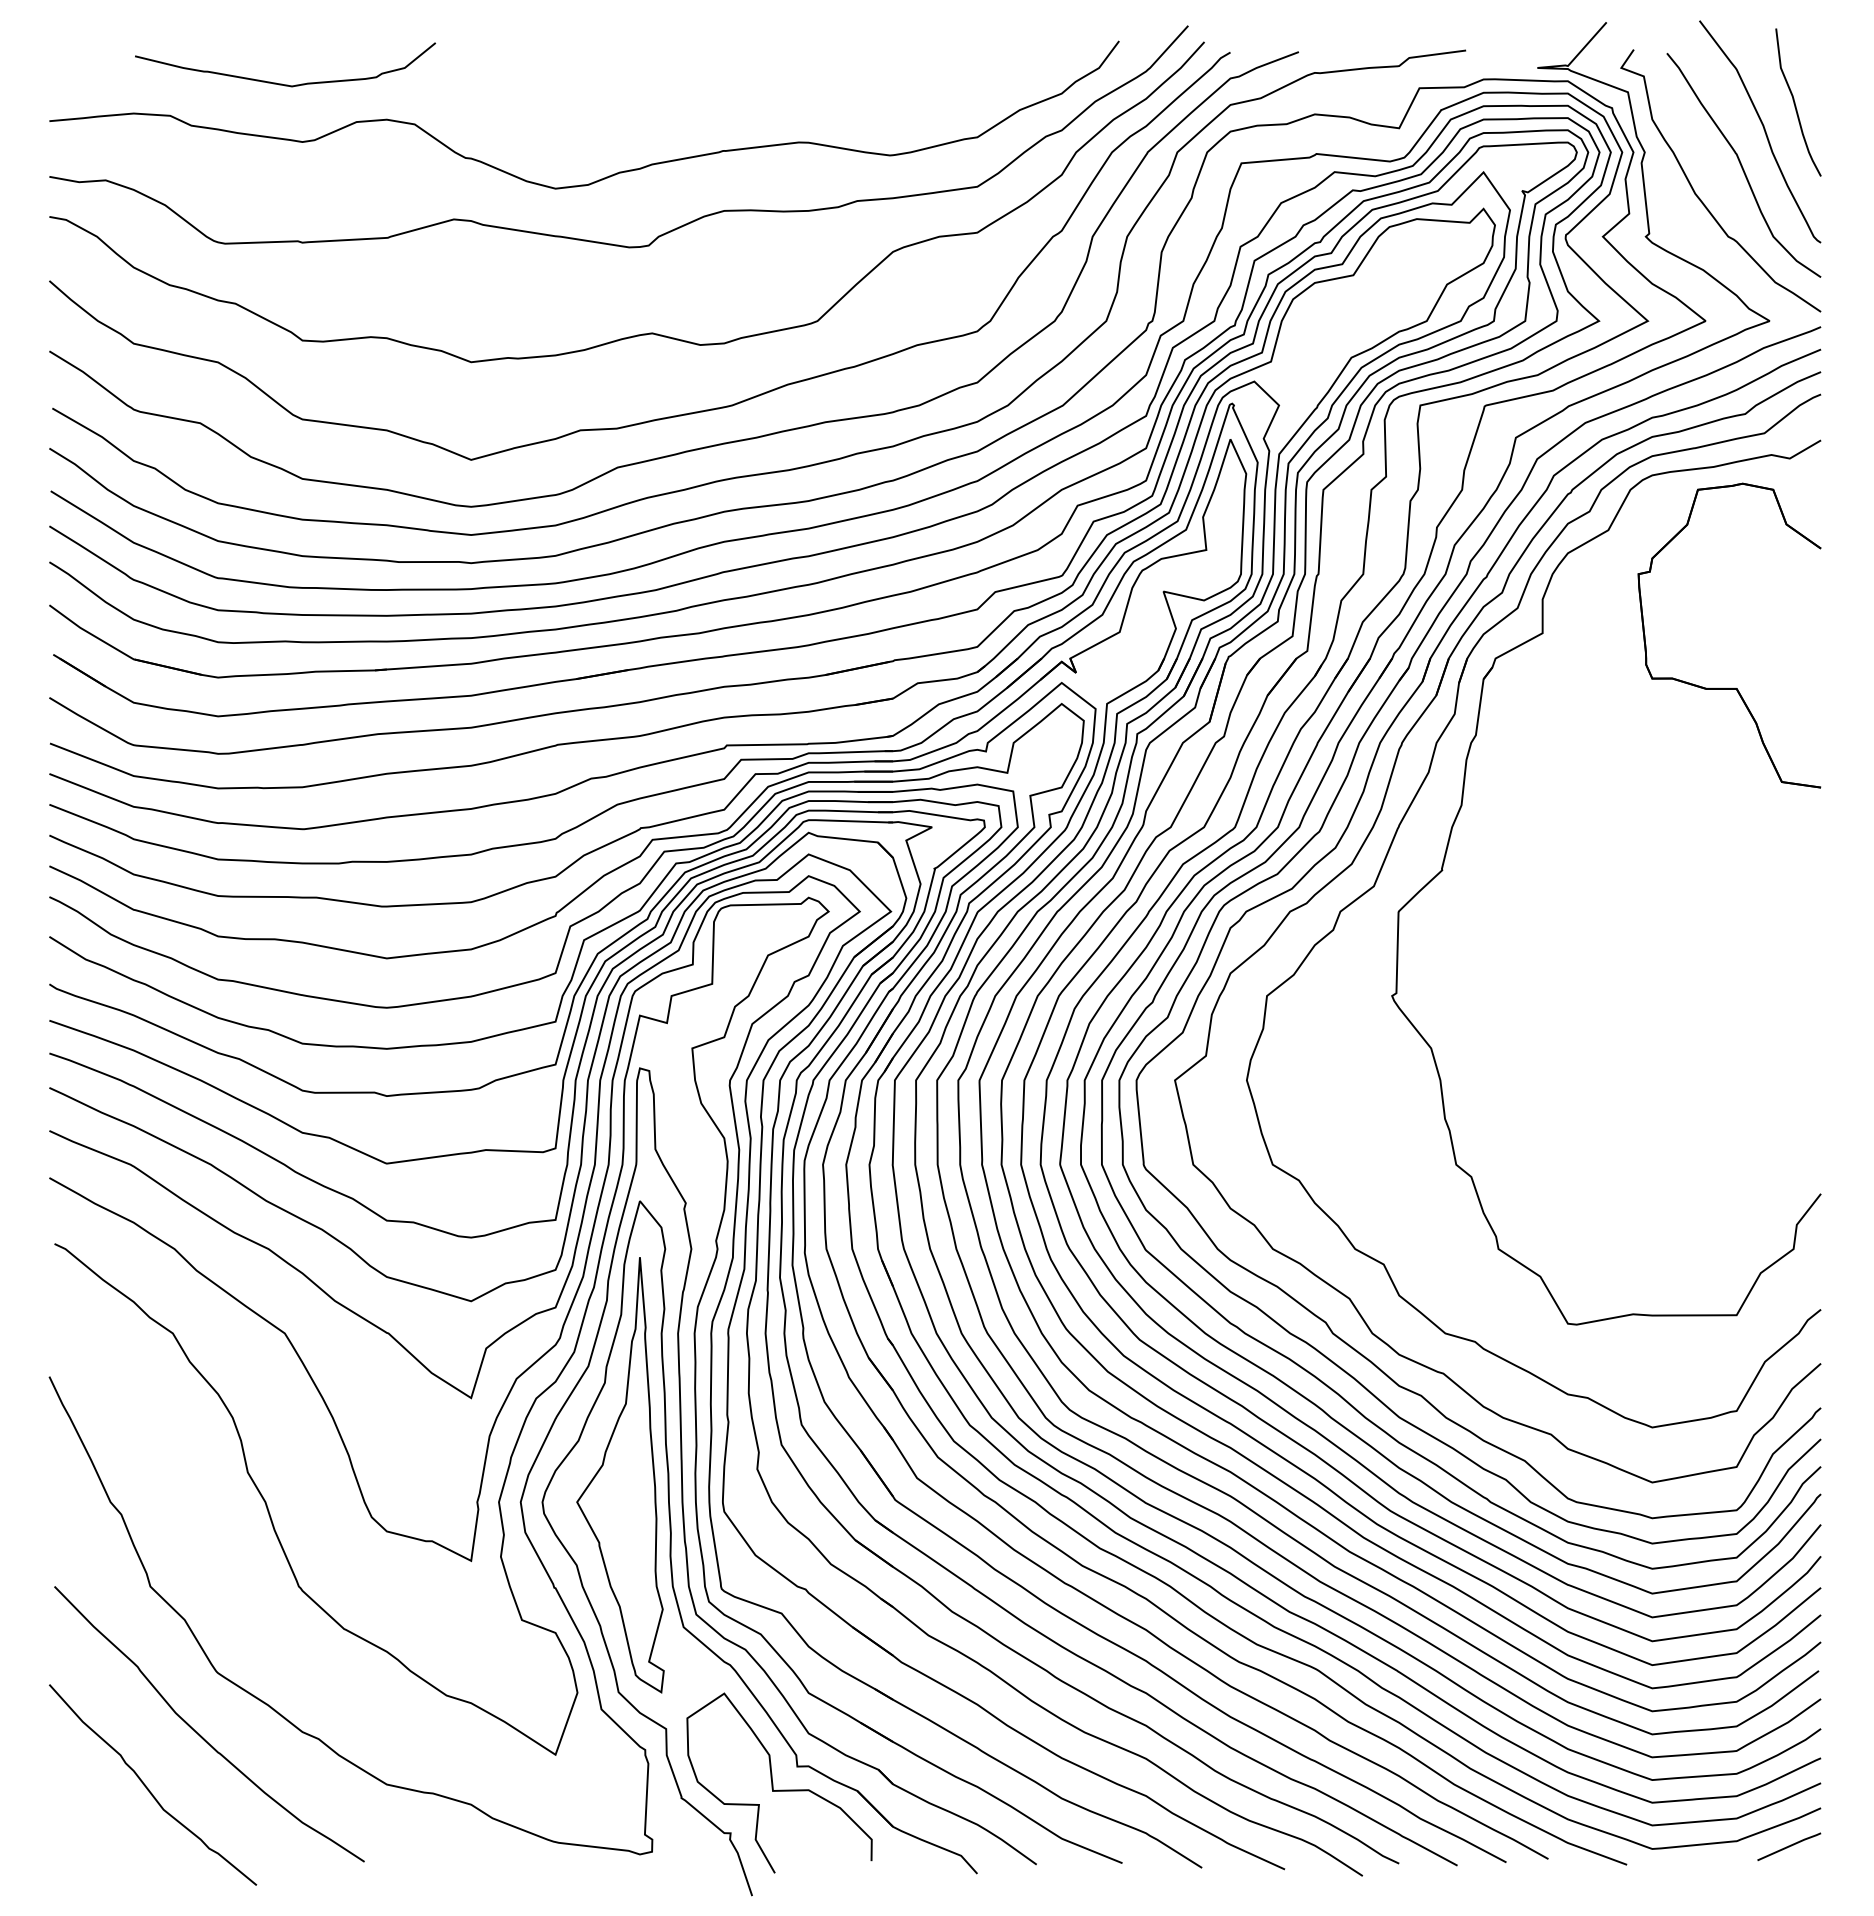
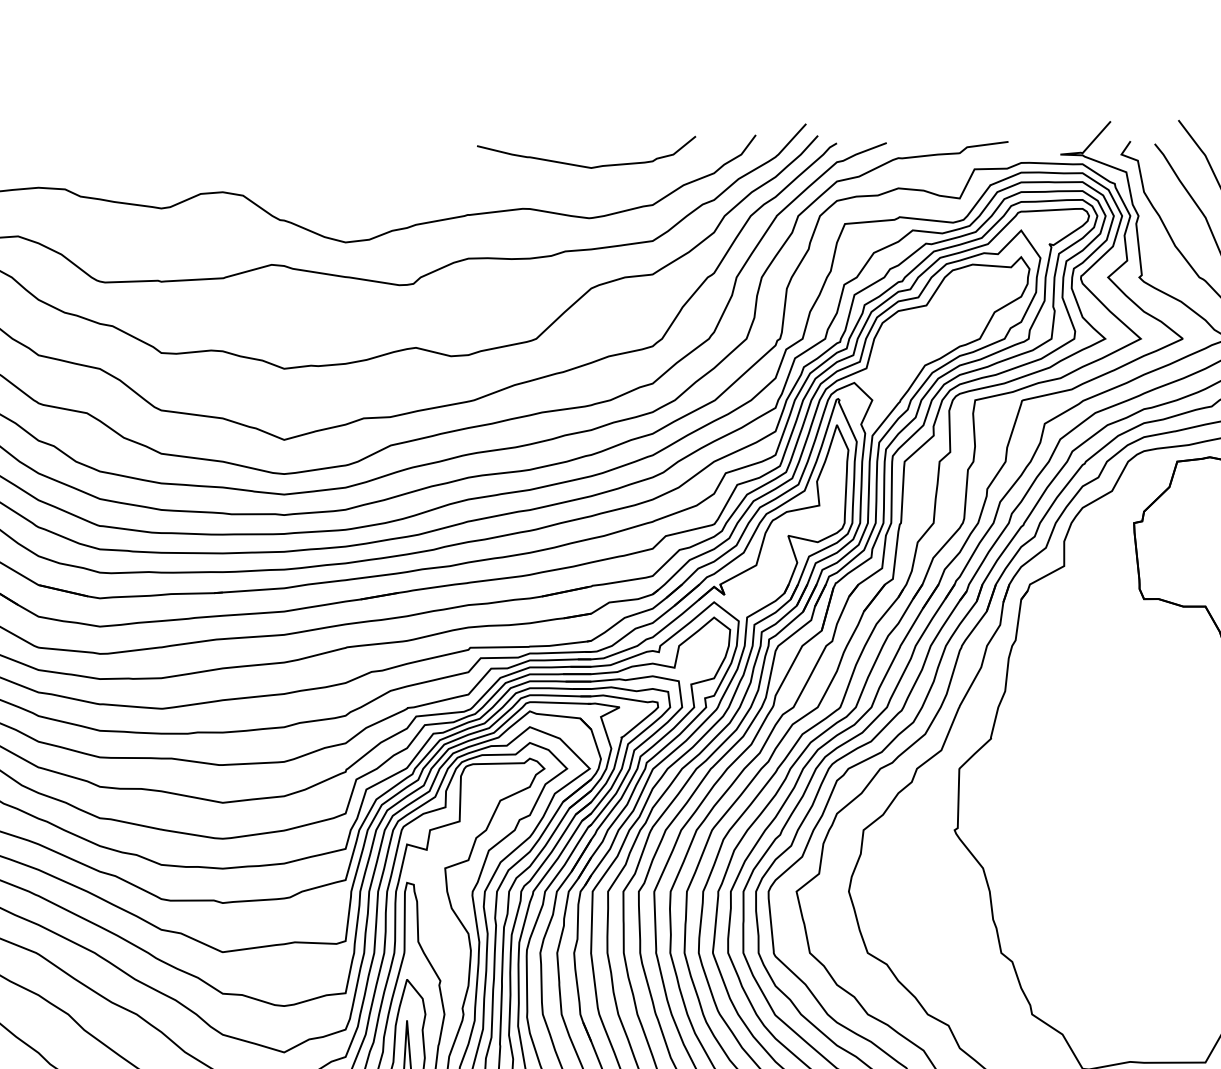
curve: (282, 83) -> (584, 165), moved

